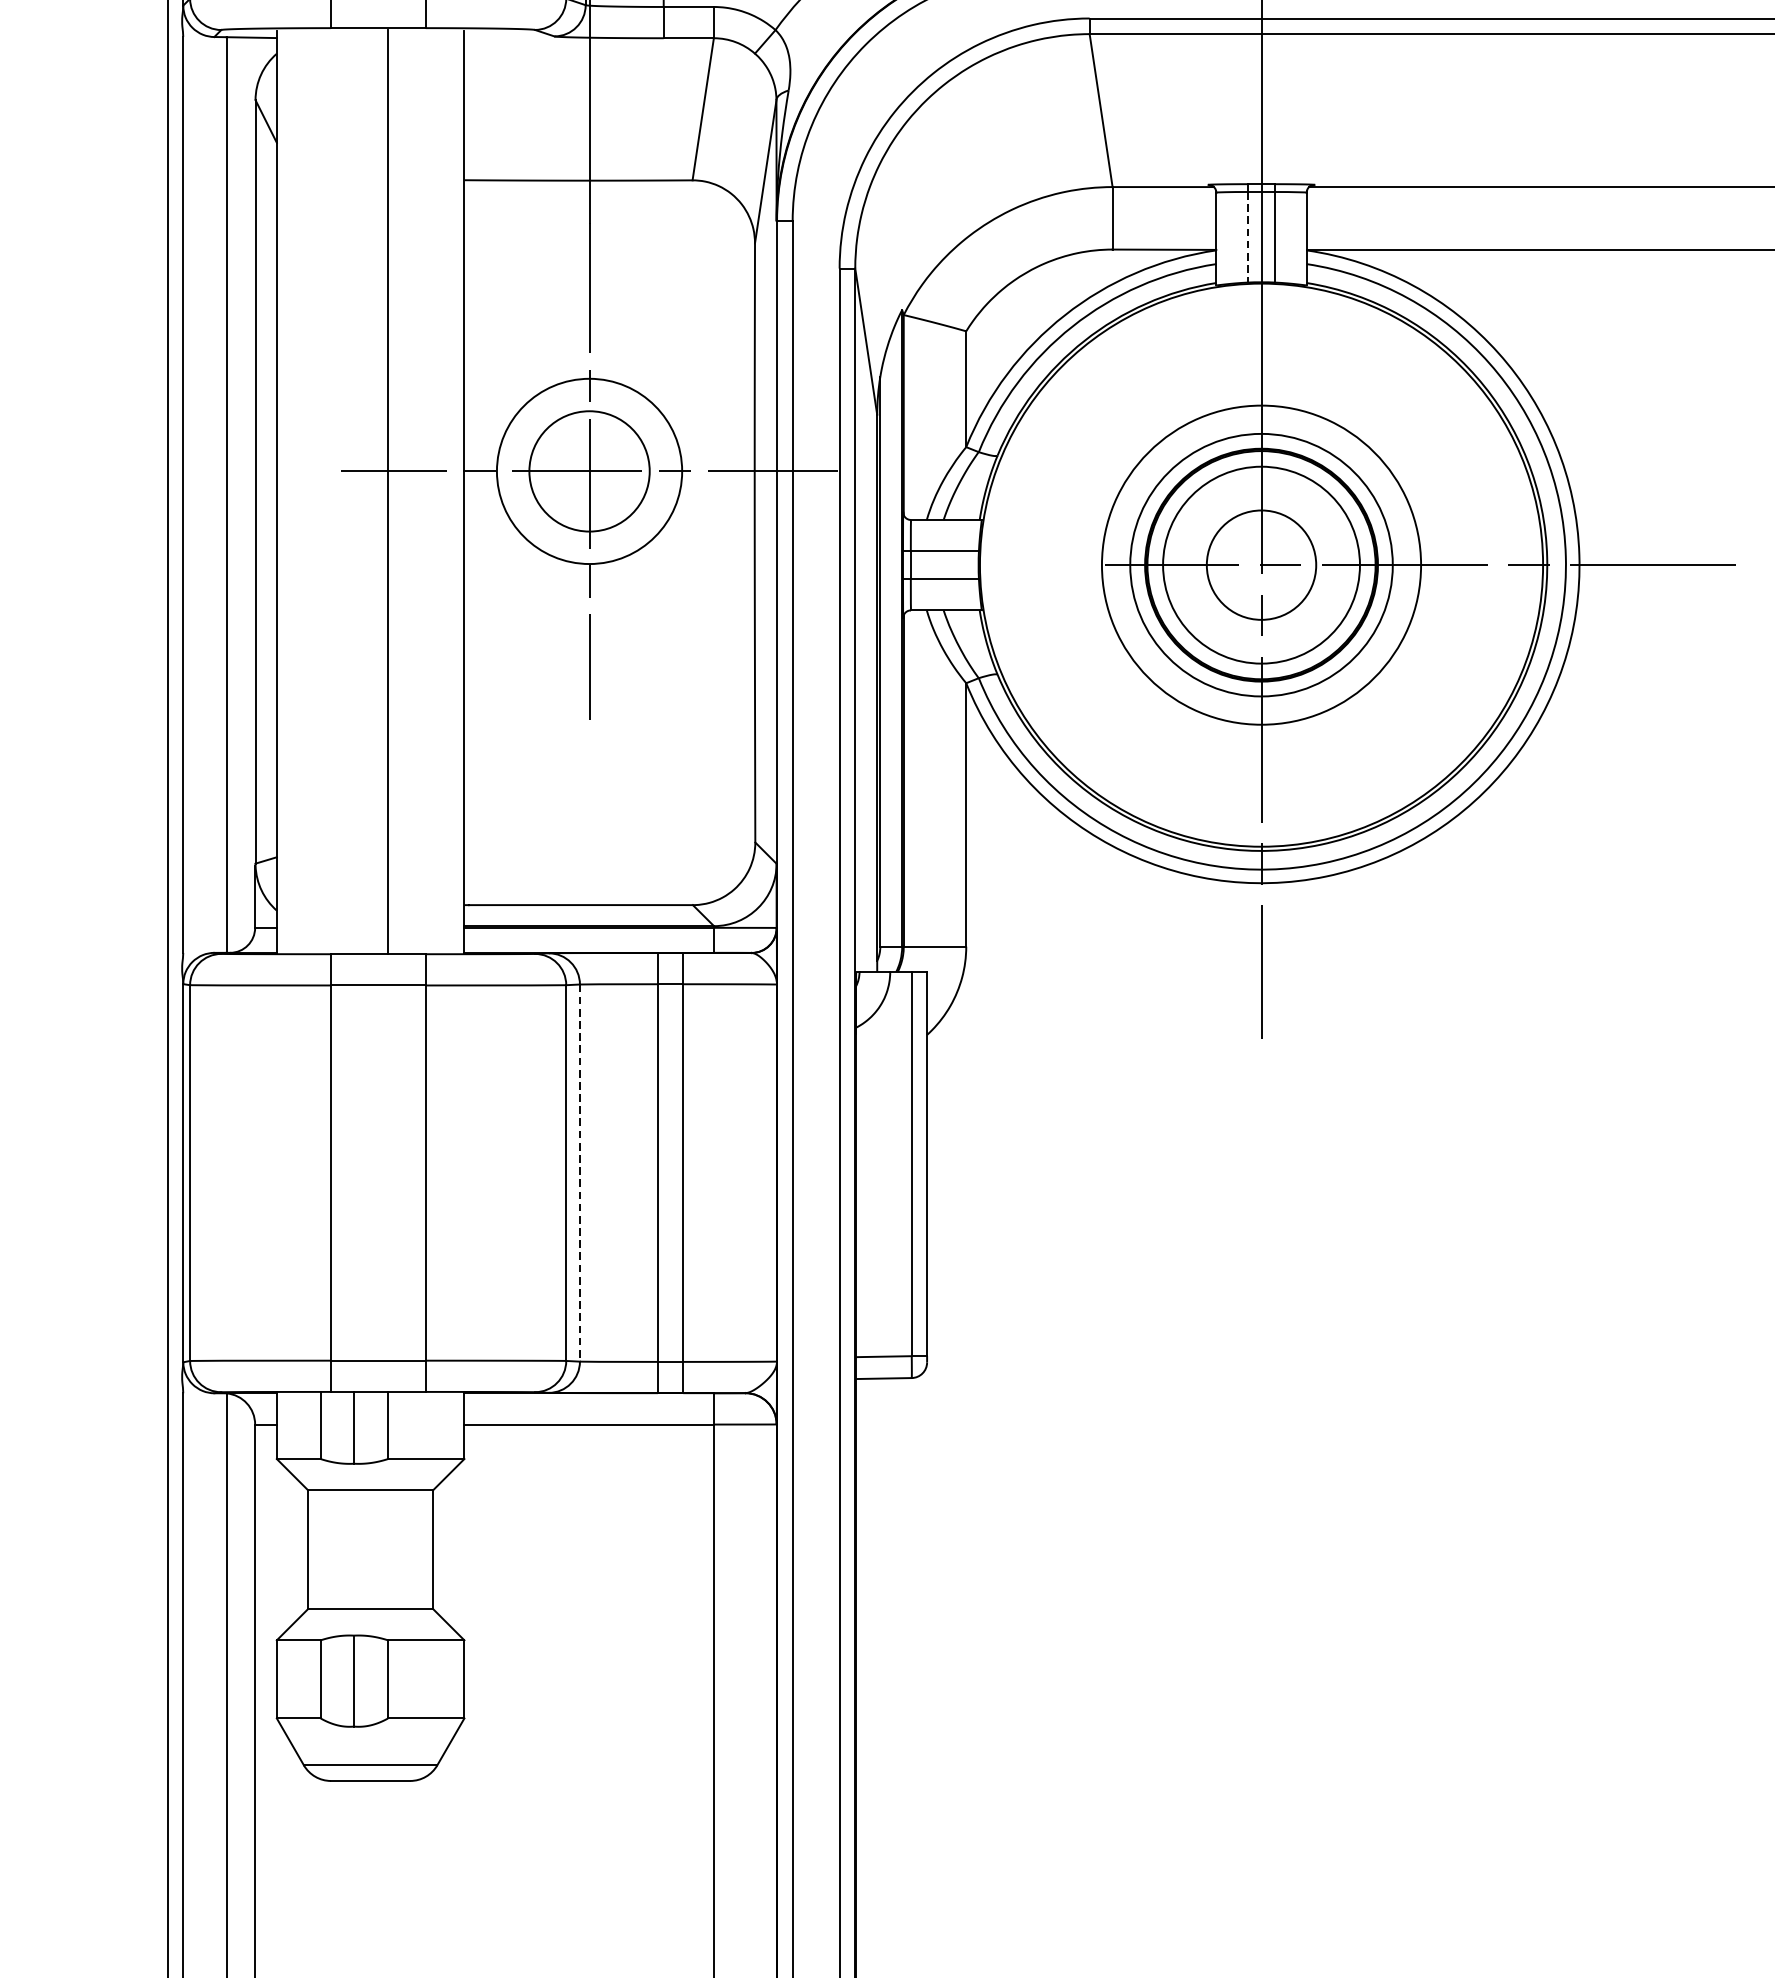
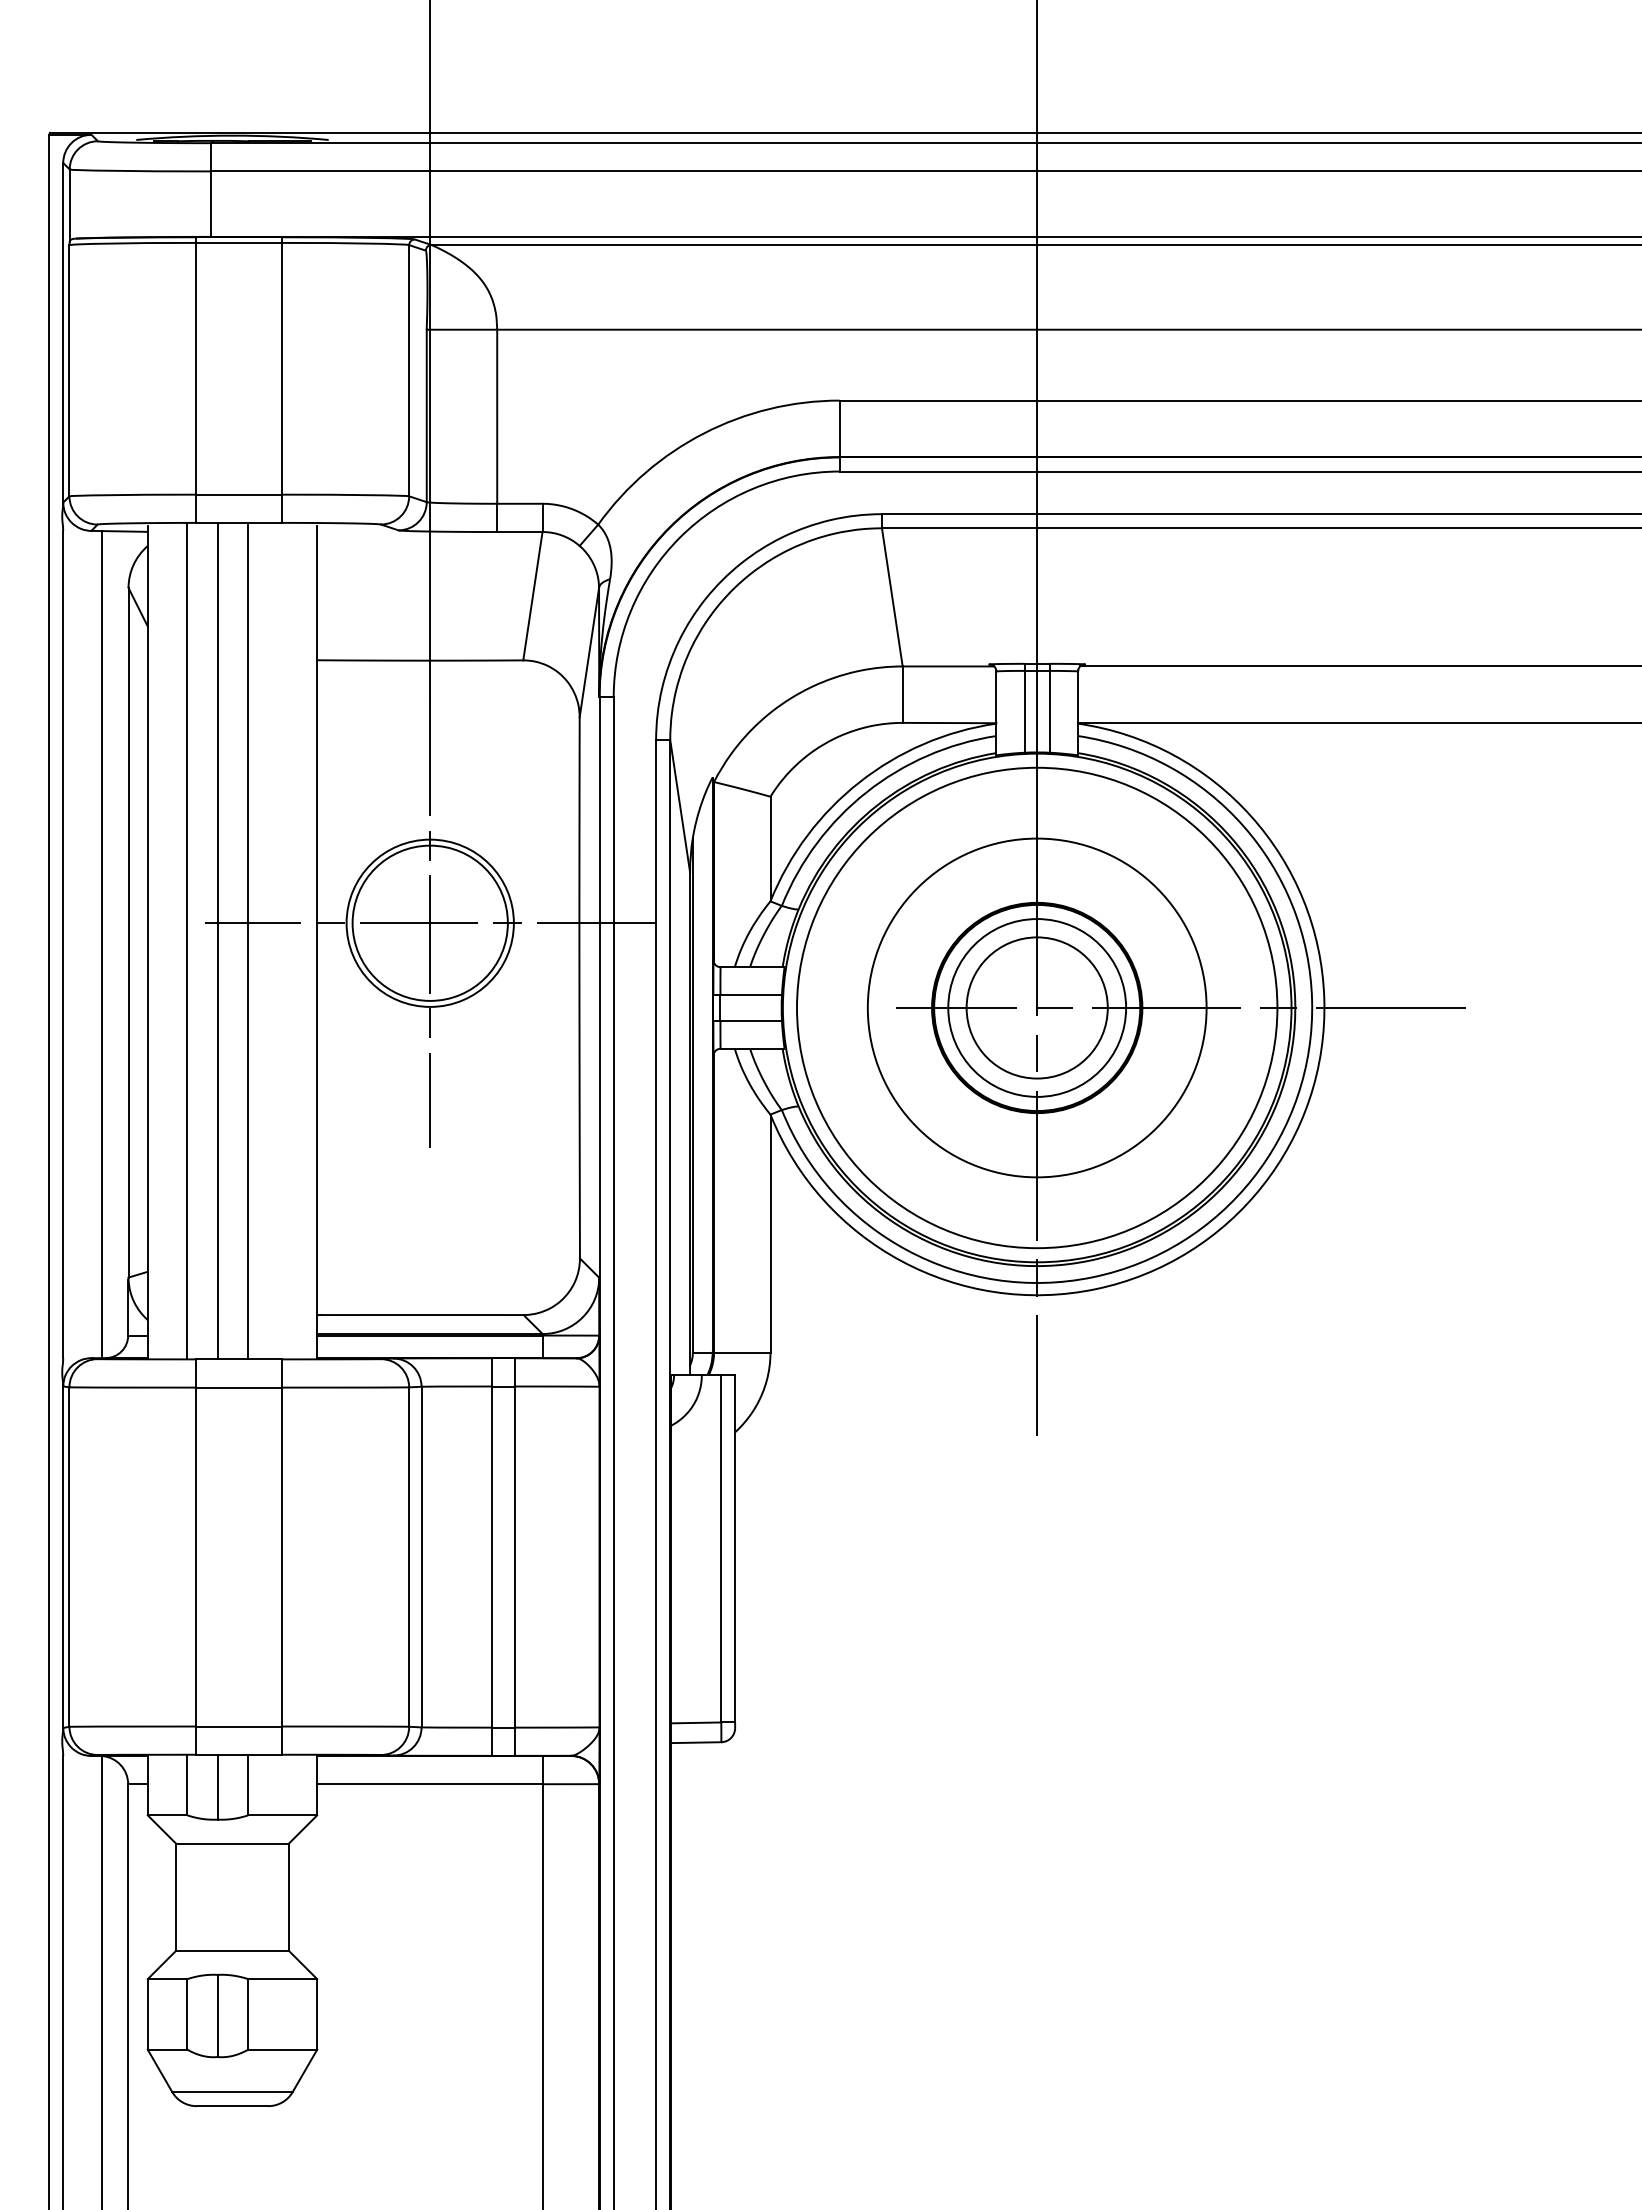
line: (1247, 236) -> (1024, 711), dashed -> solid
circle: (588, 470) -> (429, 922), size x1.43
line: (320, 491) -> (187, 941), added
line: (354, 491) -> (217, 941), added
circle: (1260, 564) -> (1036, 1007), size x1.43
circle: (1260, 564) -> (1036, 1007), size x1.43
circle: (1261, 564) -> (1037, 1007), size x1.67
line: (579, 1173) -> (421, 1557), dashed -> solid

